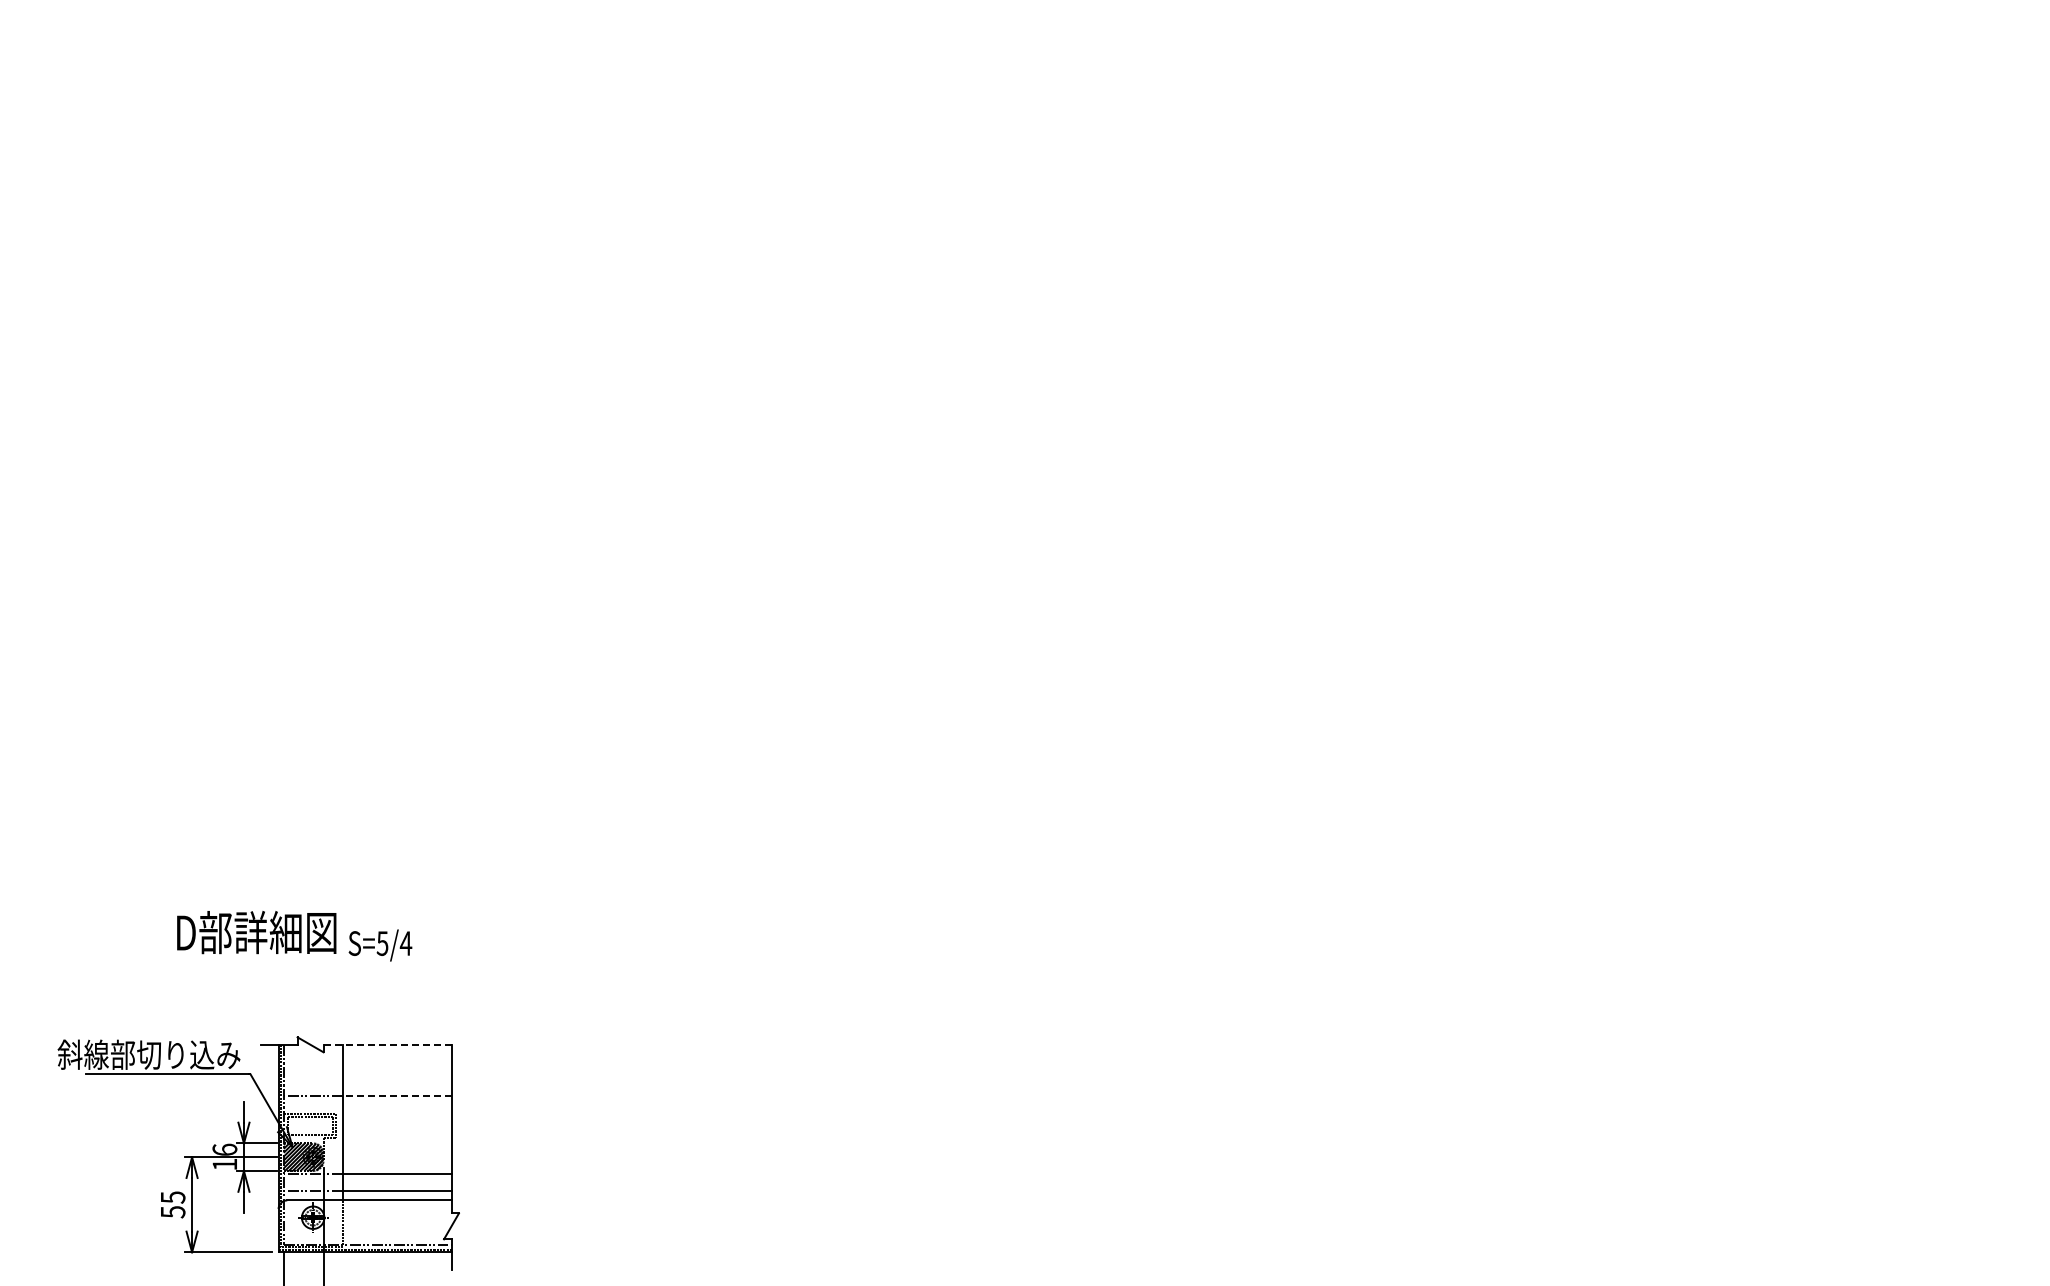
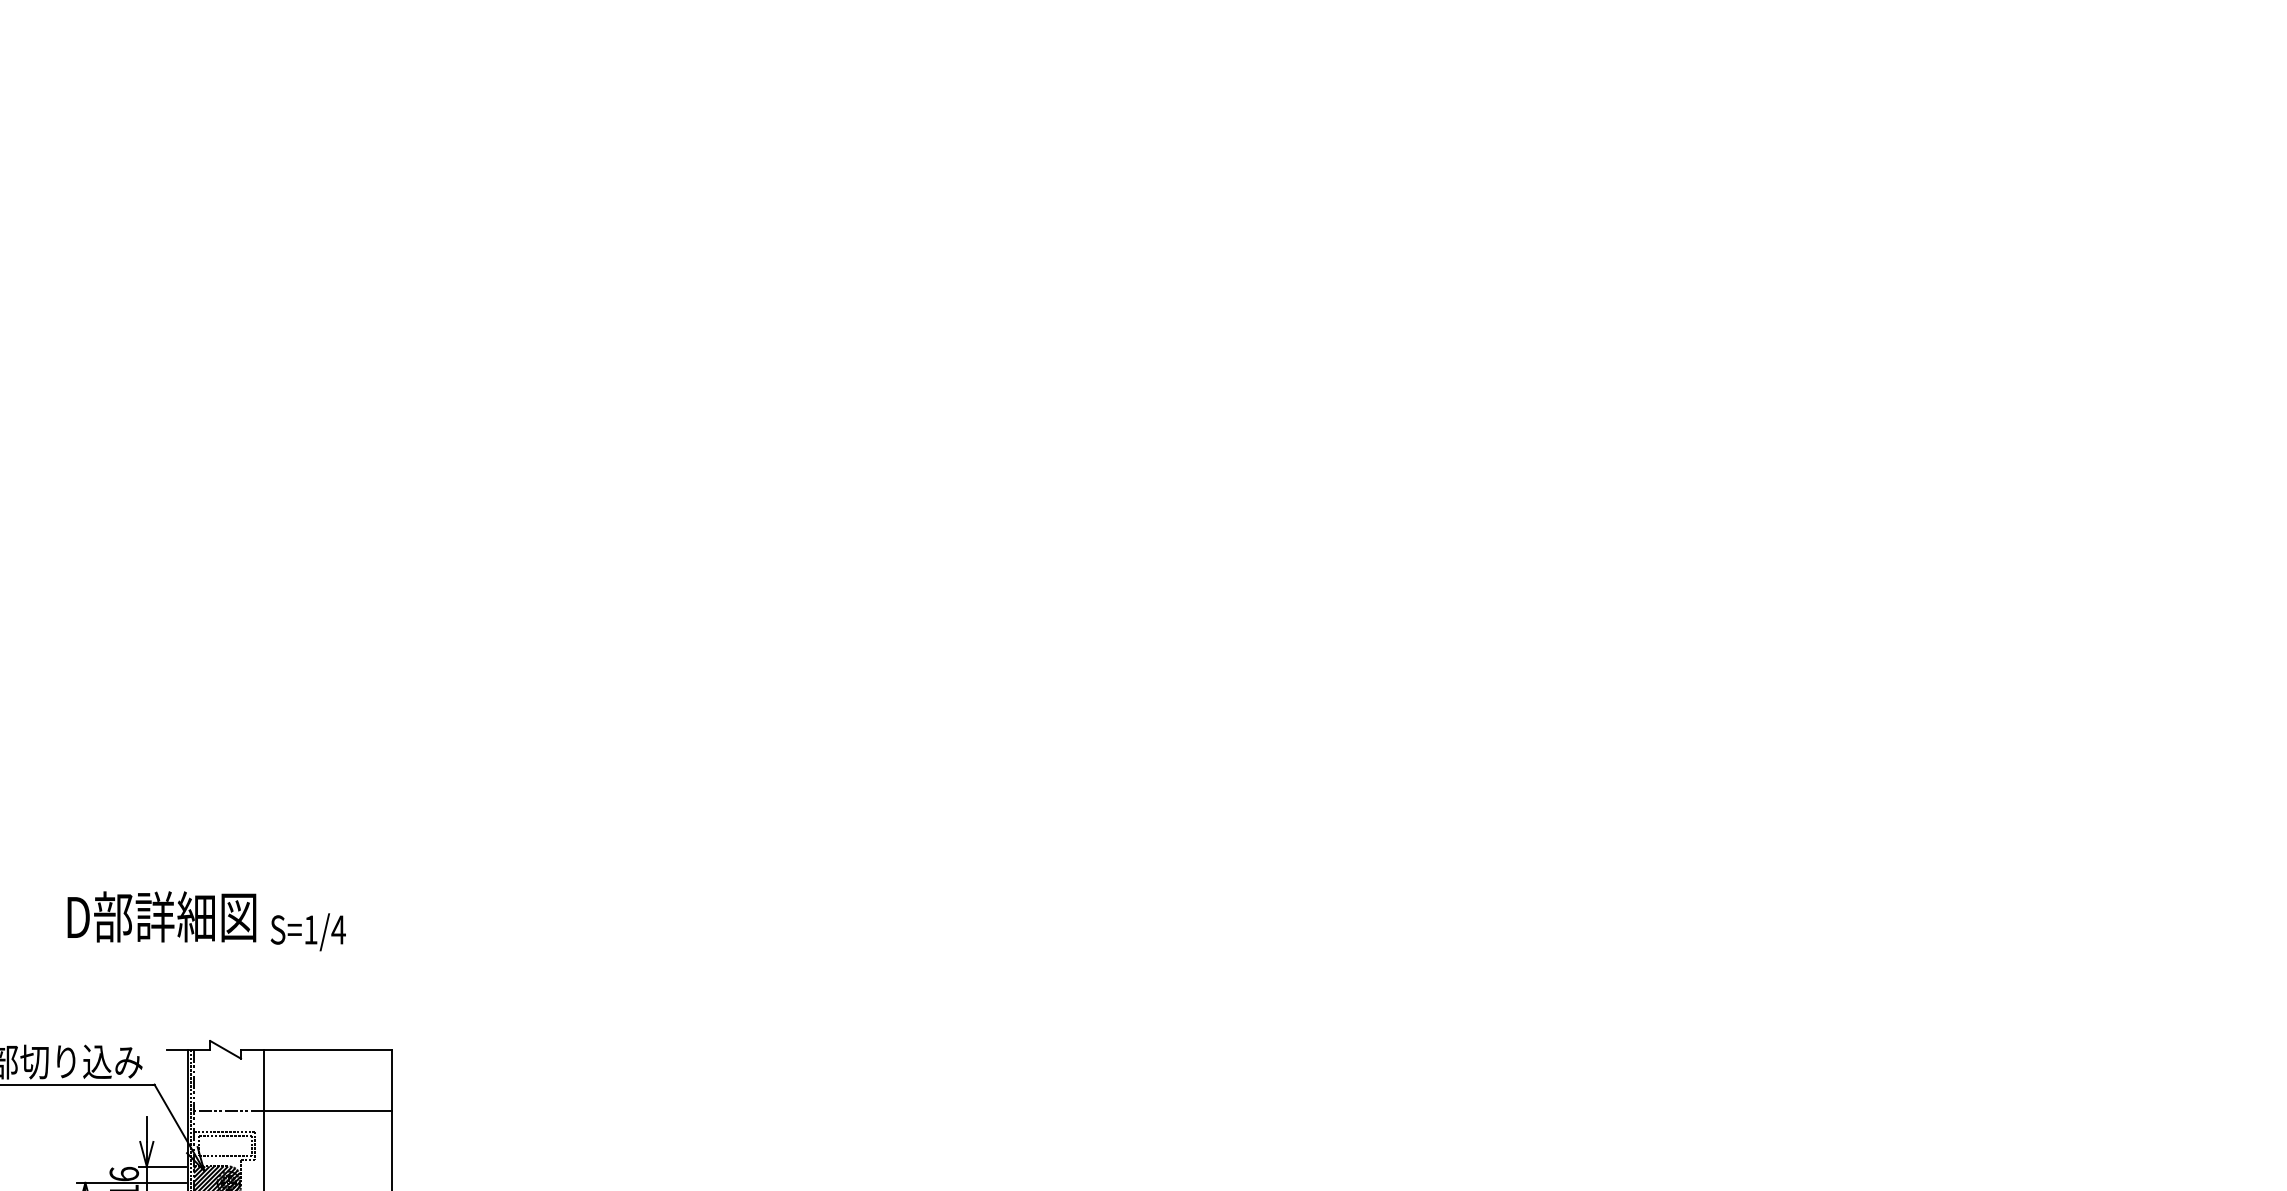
text: (382, 943) -> (310, 929), S=5/4 -> S=1/4
line: (387, 1044) -> (316, 1049), dashed -> solid
line: (396, 1096) -> (327, 1110), dashed -> solid

